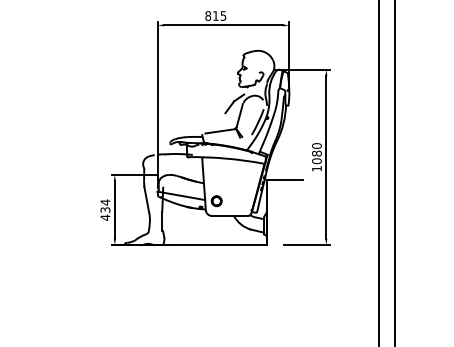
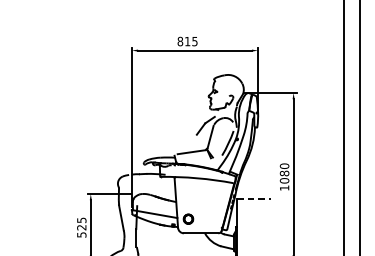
line: (285, 179) -> (254, 198), solid -> dashed
text: (105, 209) -> (81, 227), 434 -> 525

